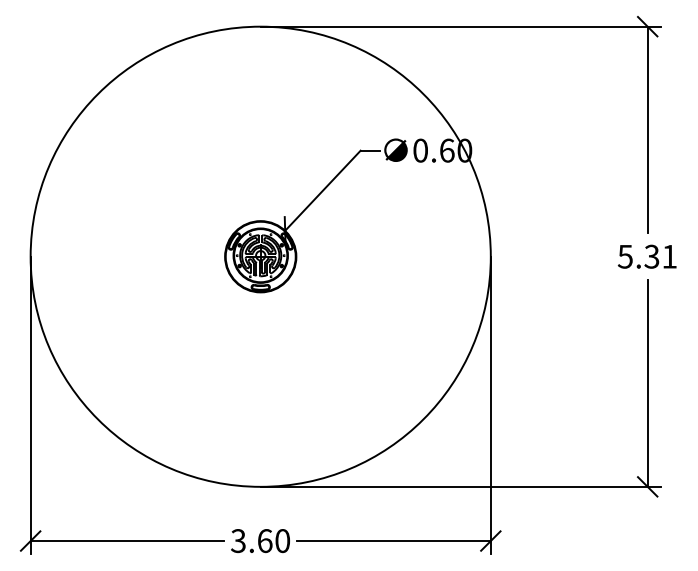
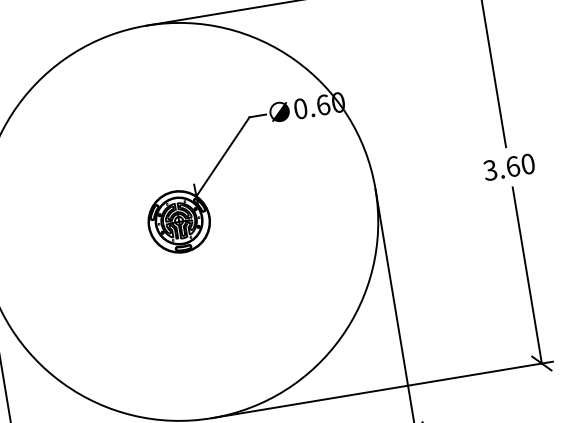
text: (647, 256) -> (509, 167), 5.31 -> 3.60

